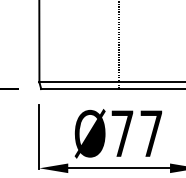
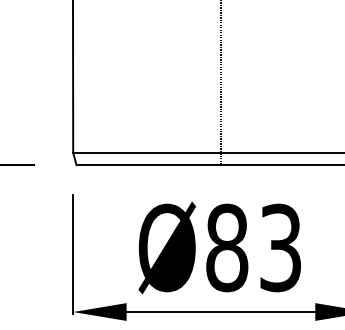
text: (136, 133) -> (253, 247), Ø77 -> Ø83

